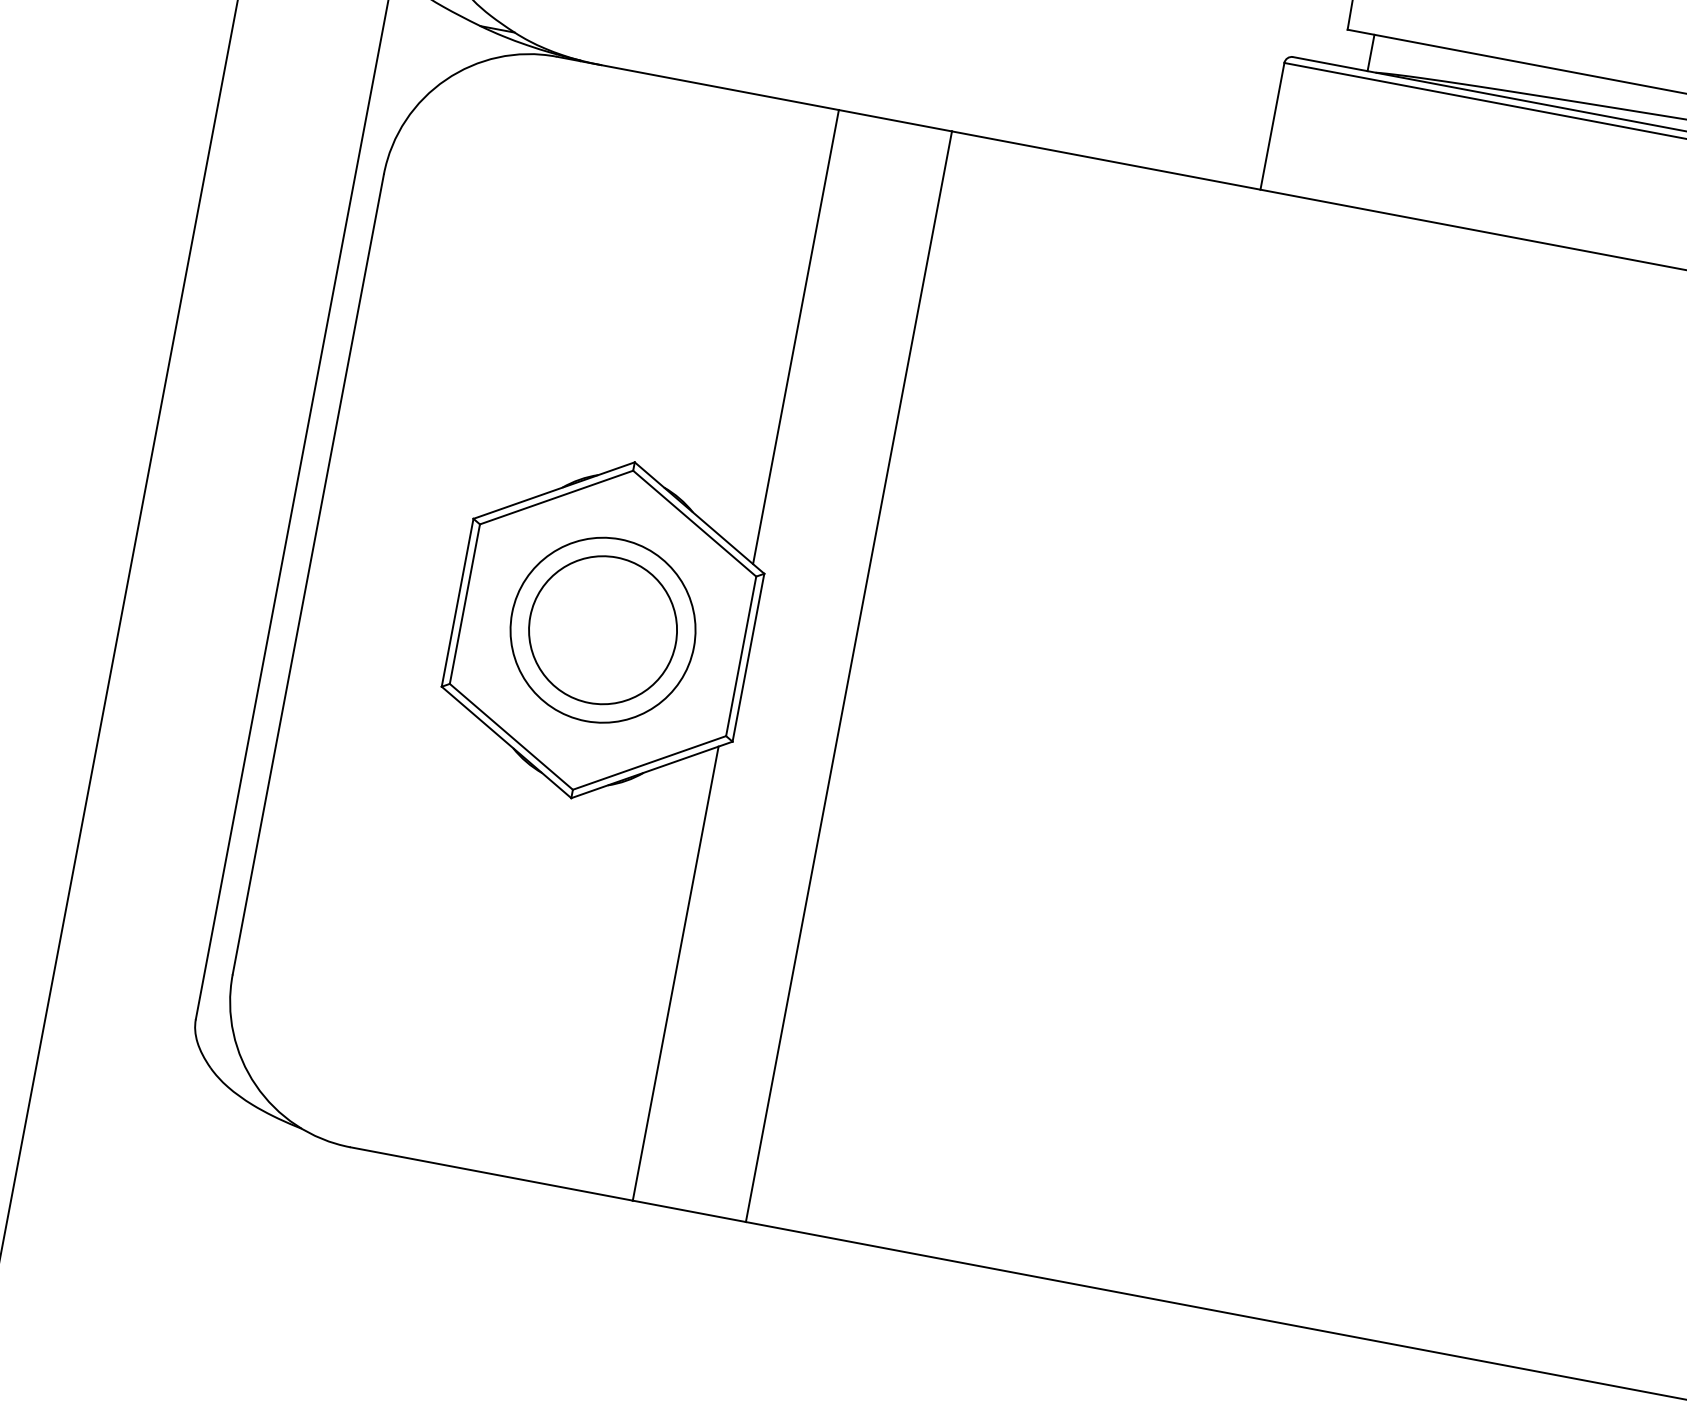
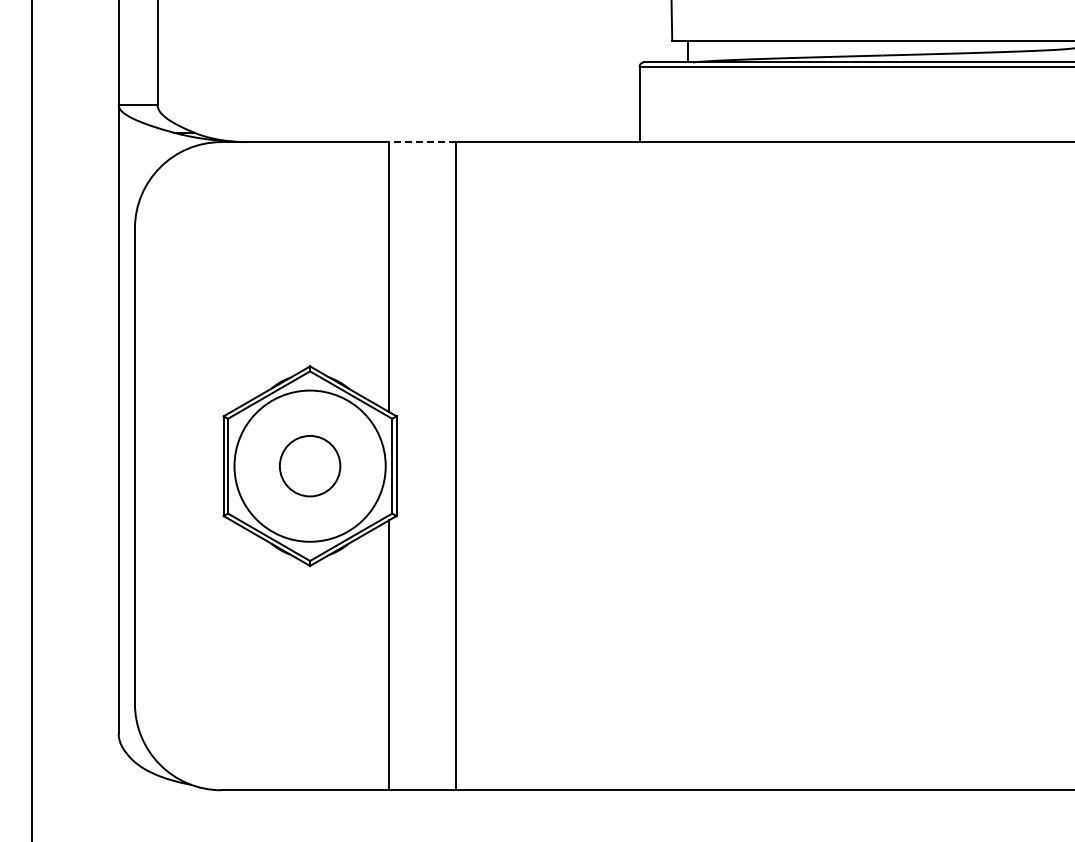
line: (895, 121) -> (422, 142), solid -> dashed
circle: (602, 628) -> (309, 465), size x0.7
circle: (603, 630) -> (310, 466), size x1.4

